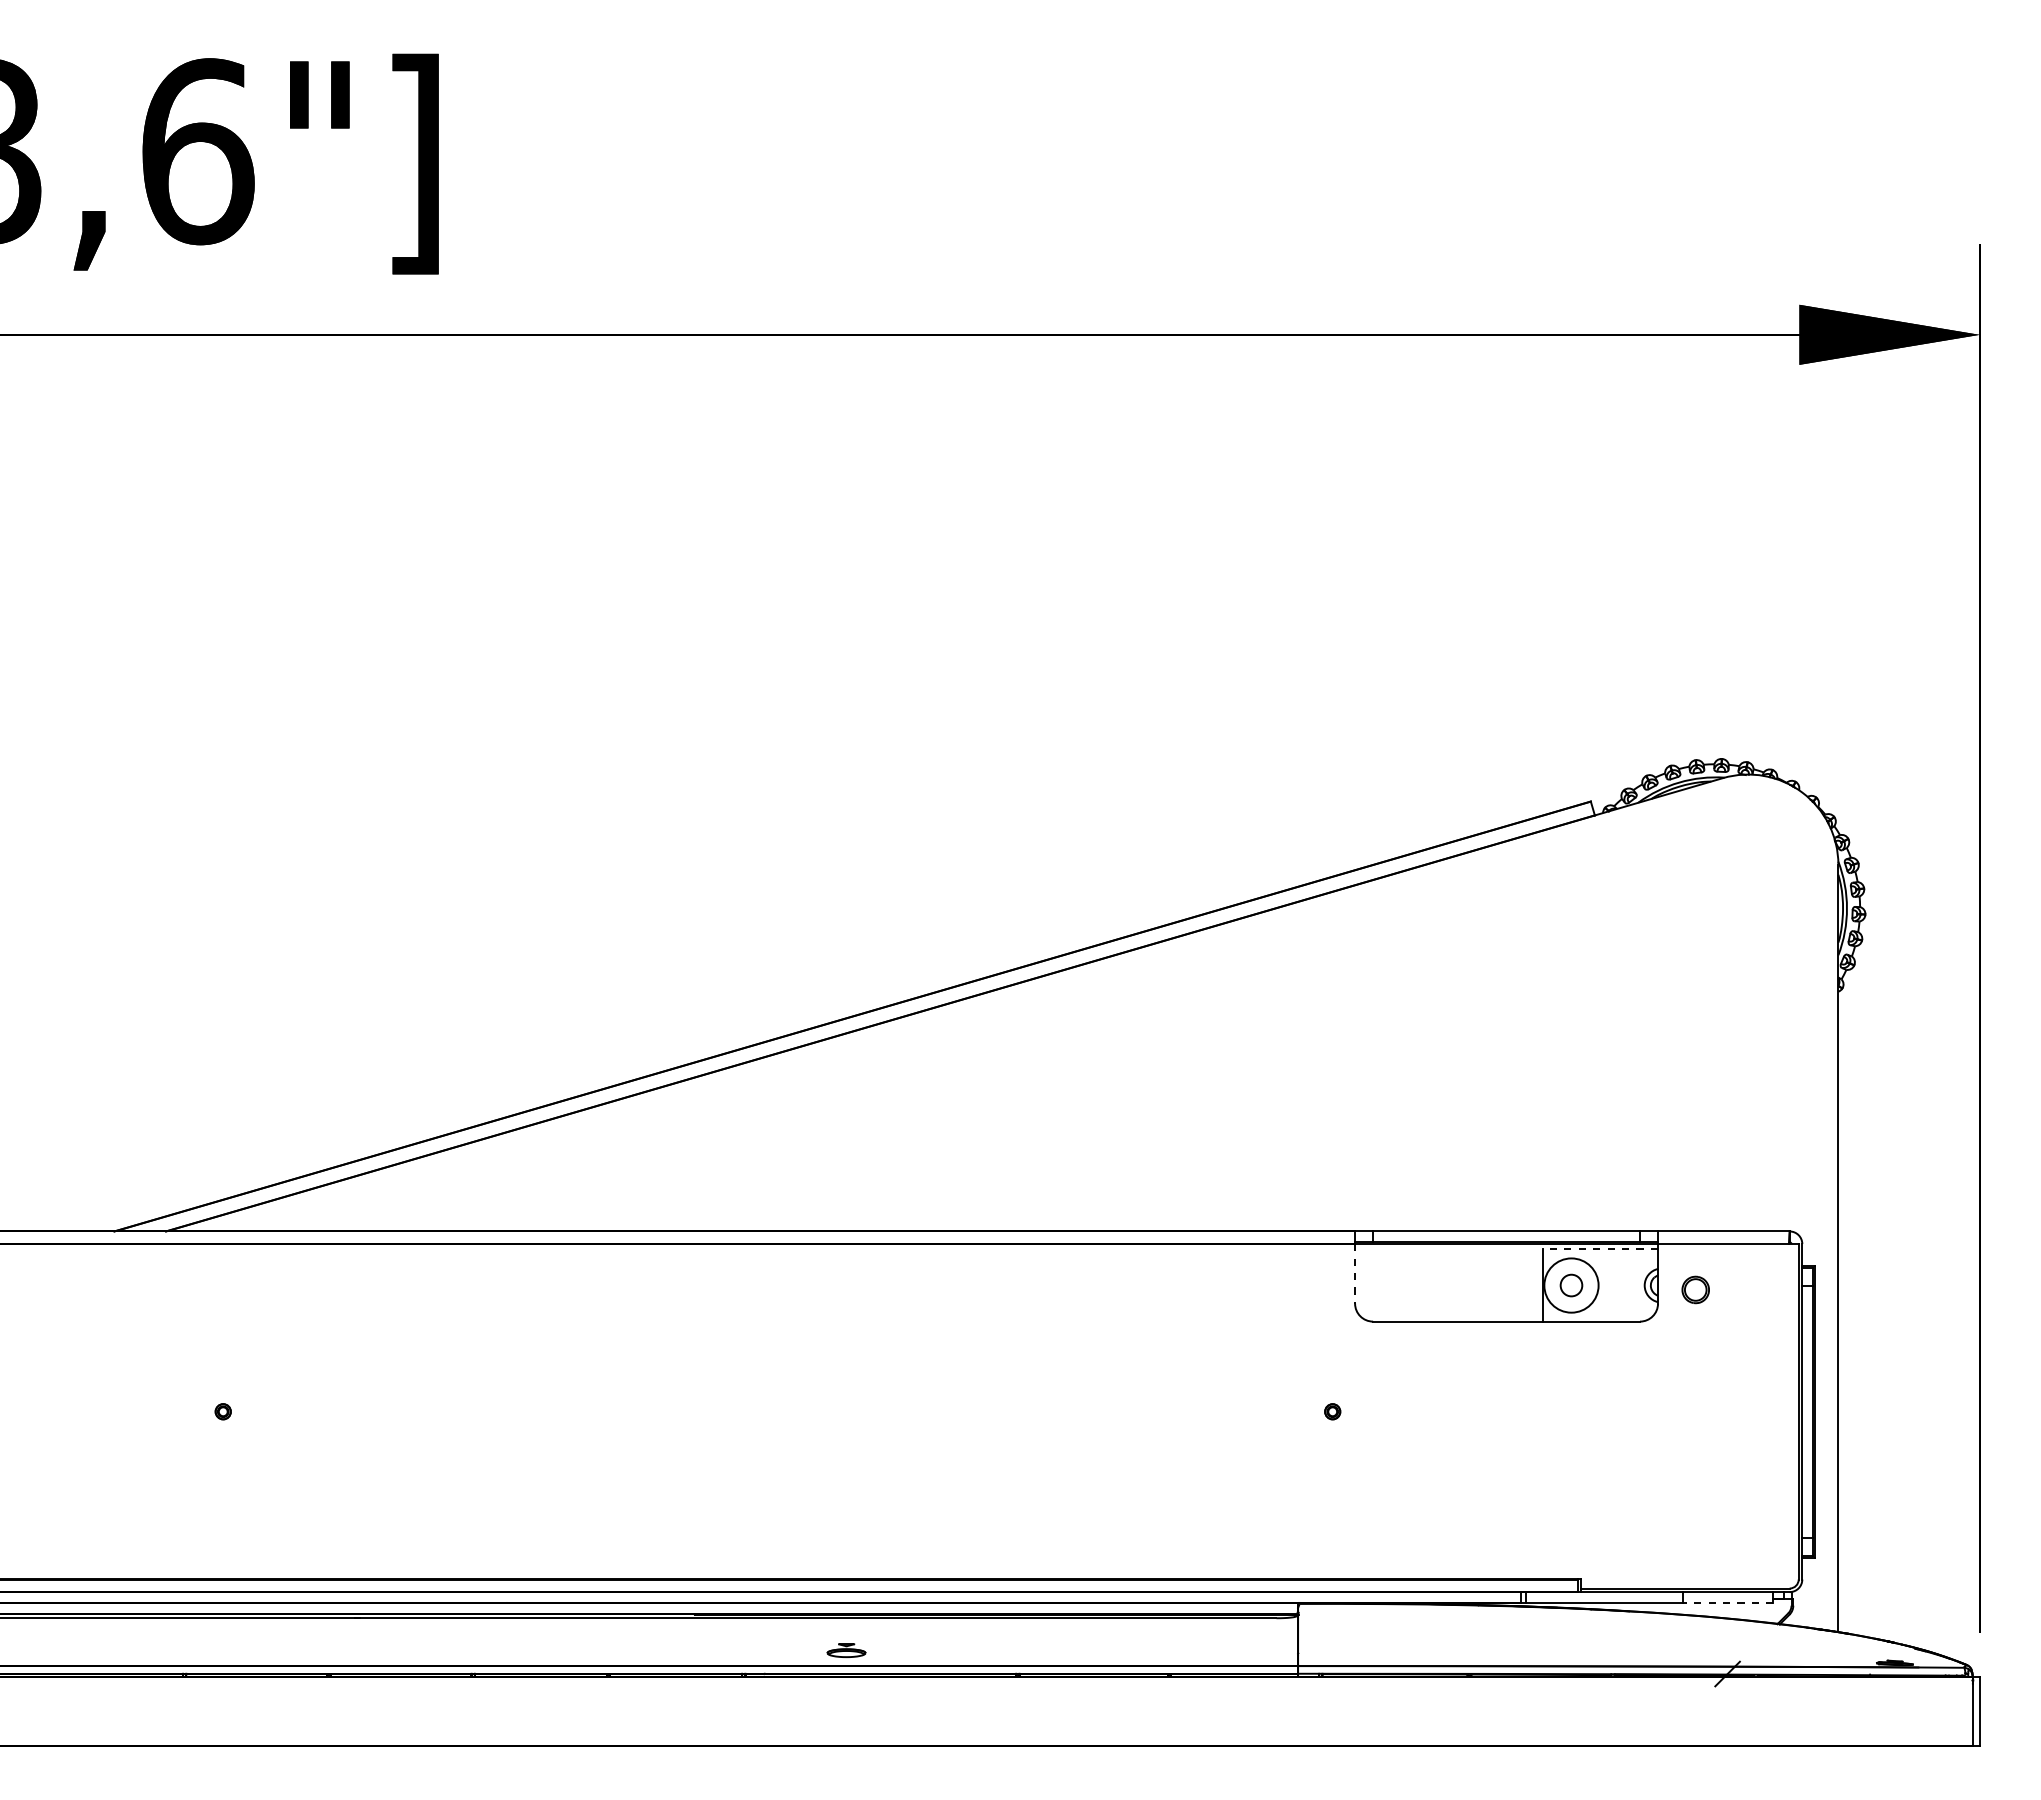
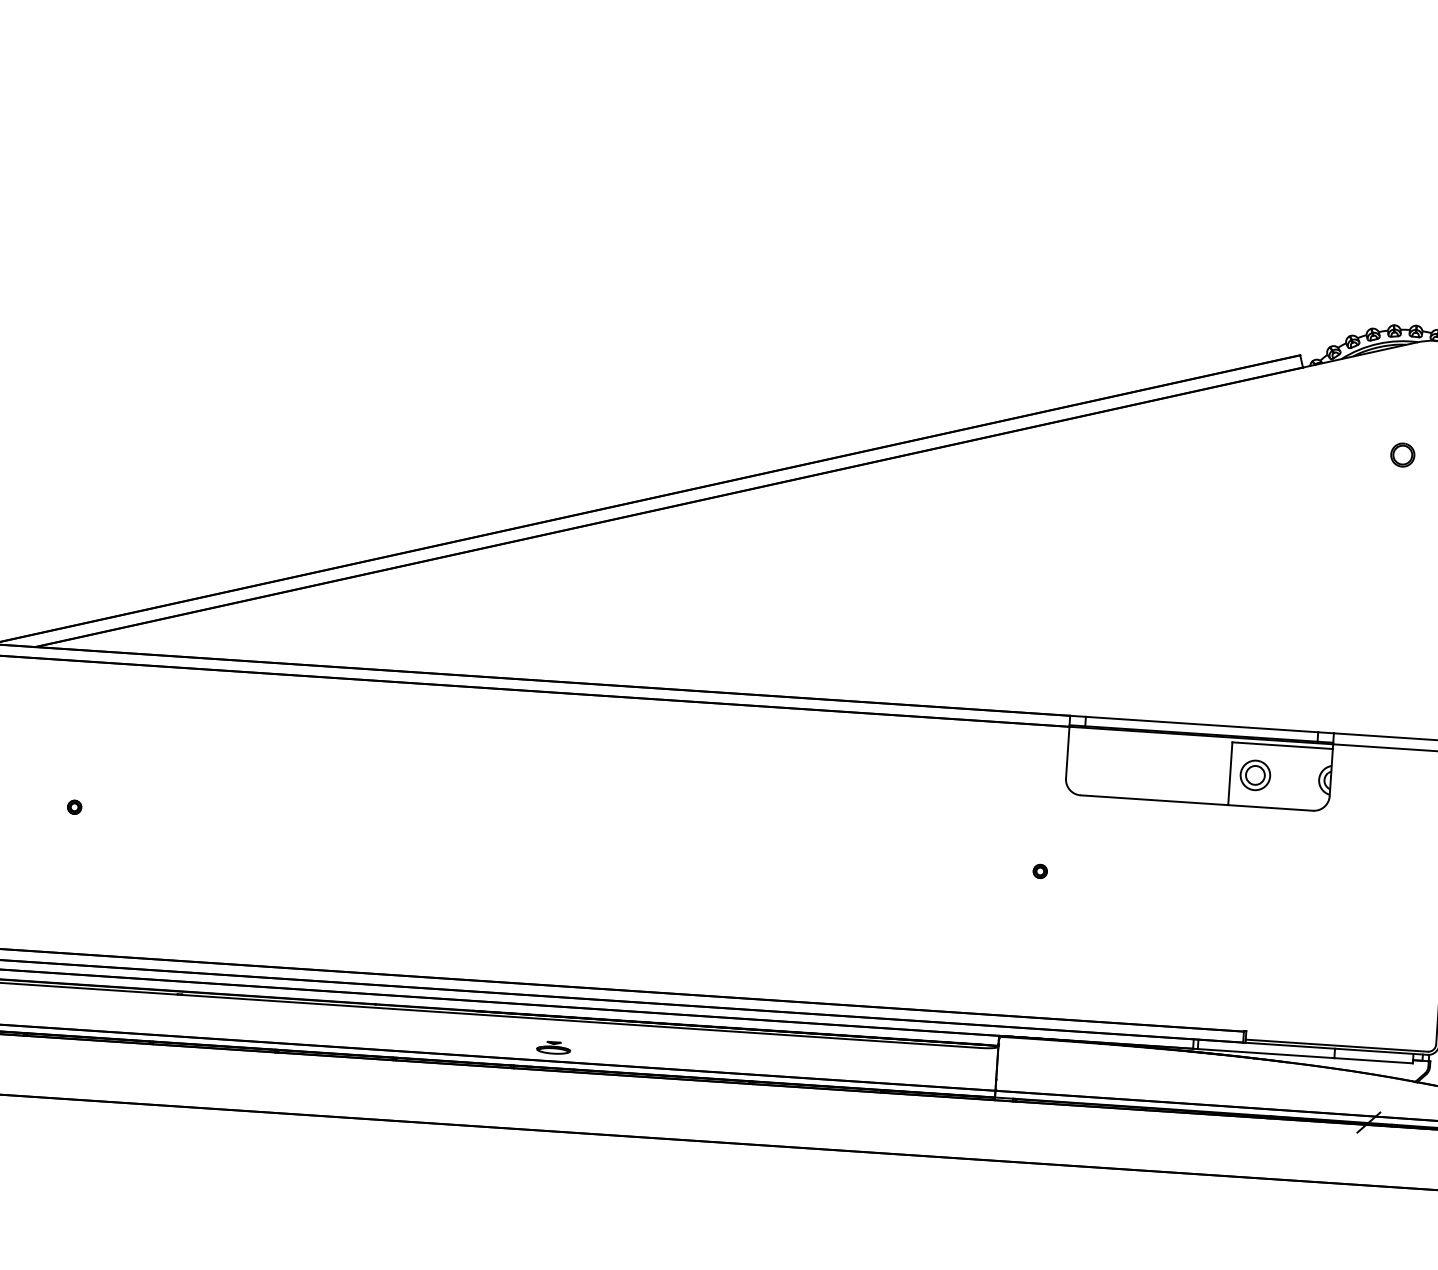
line: (1600, 1249) -> (1282, 745), dashed -> solid
line: (1355, 1273) -> (1068, 752), dashed -> solid
circle: (1571, 1285) -> (1255, 775), size x0.62
part: (1695, 1289) -> (1402, 454), moved
line: (1727, 1602) -> (1372, 1060), dashed -> solid
part: (846, 1650) -> (553, 1047), moved

